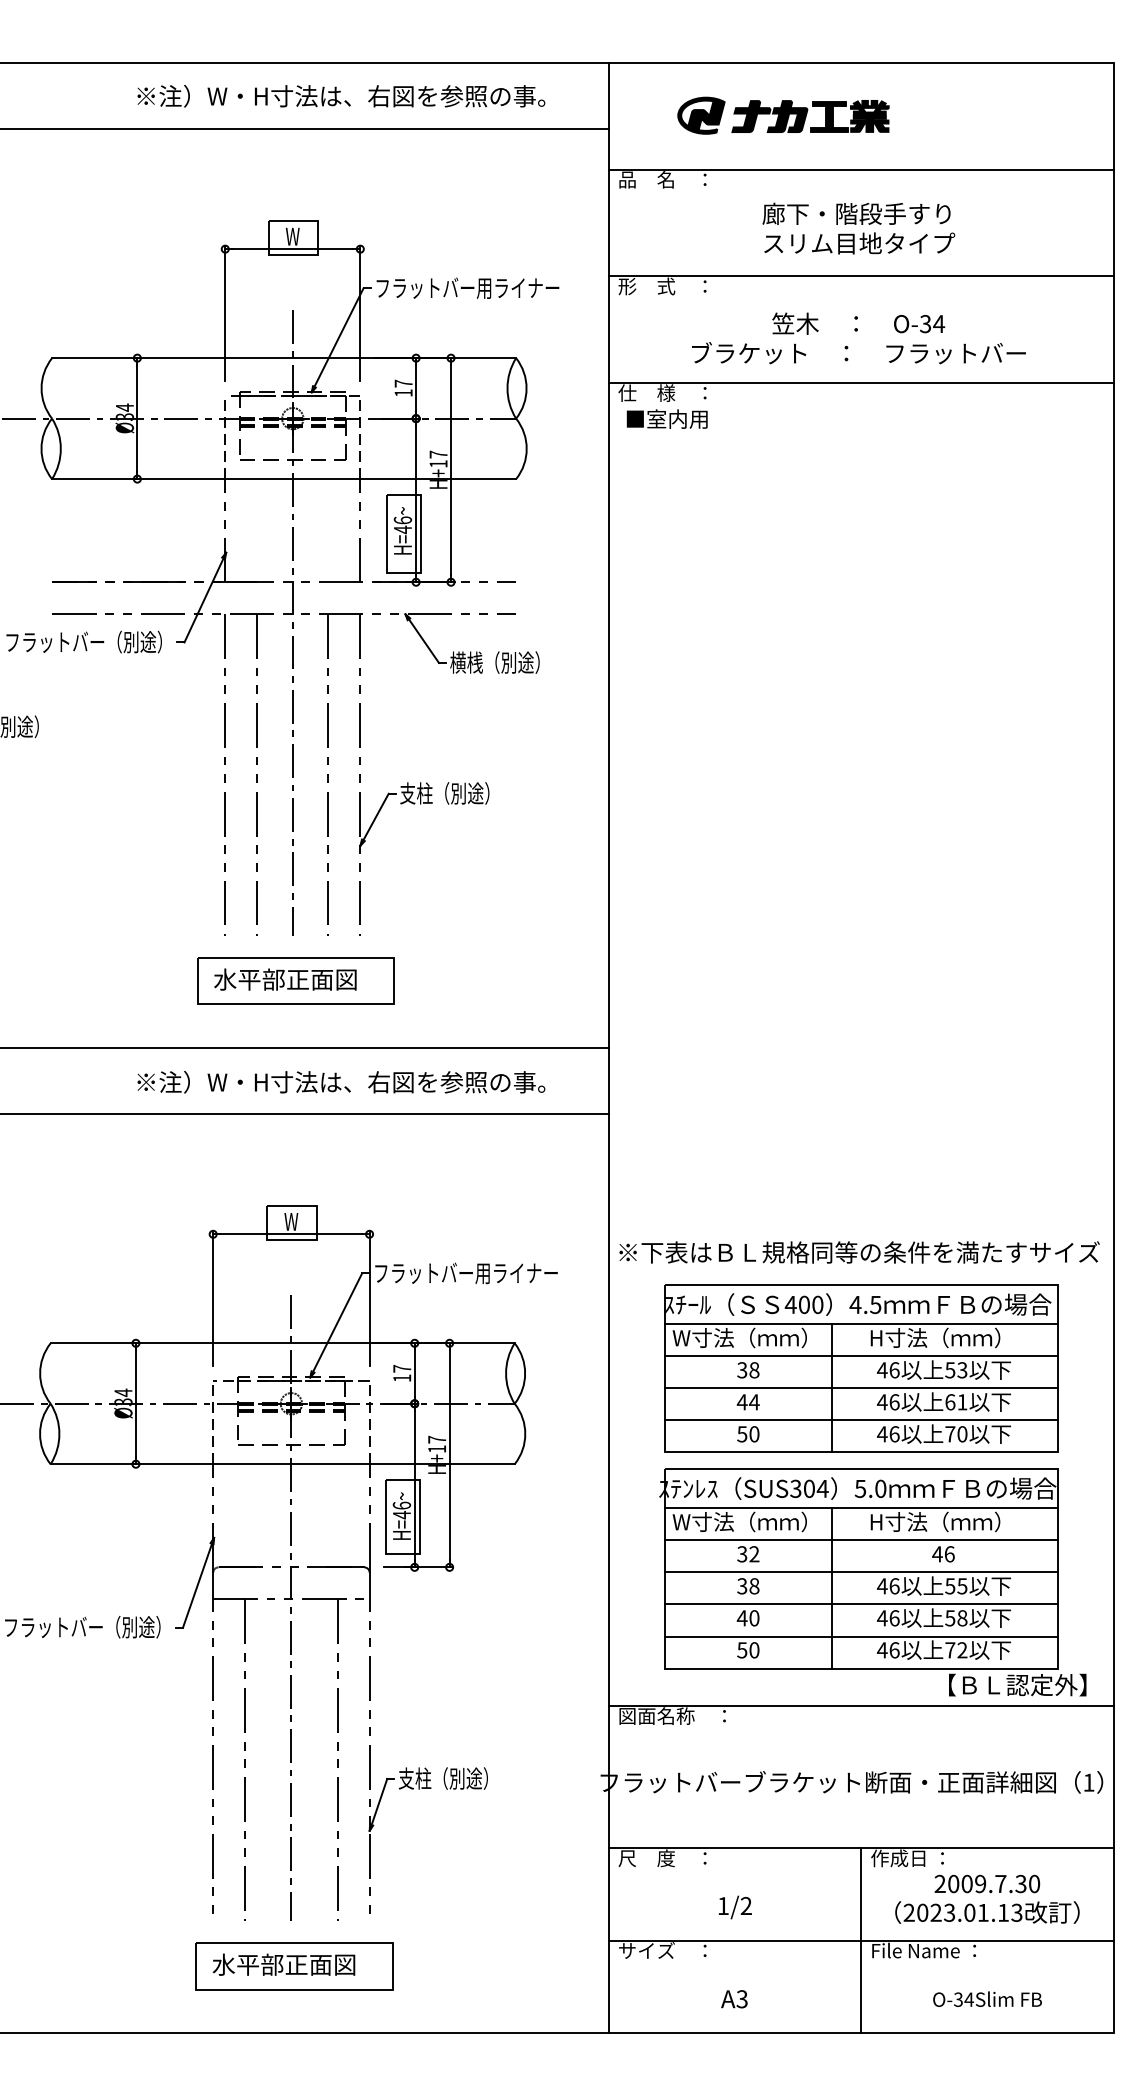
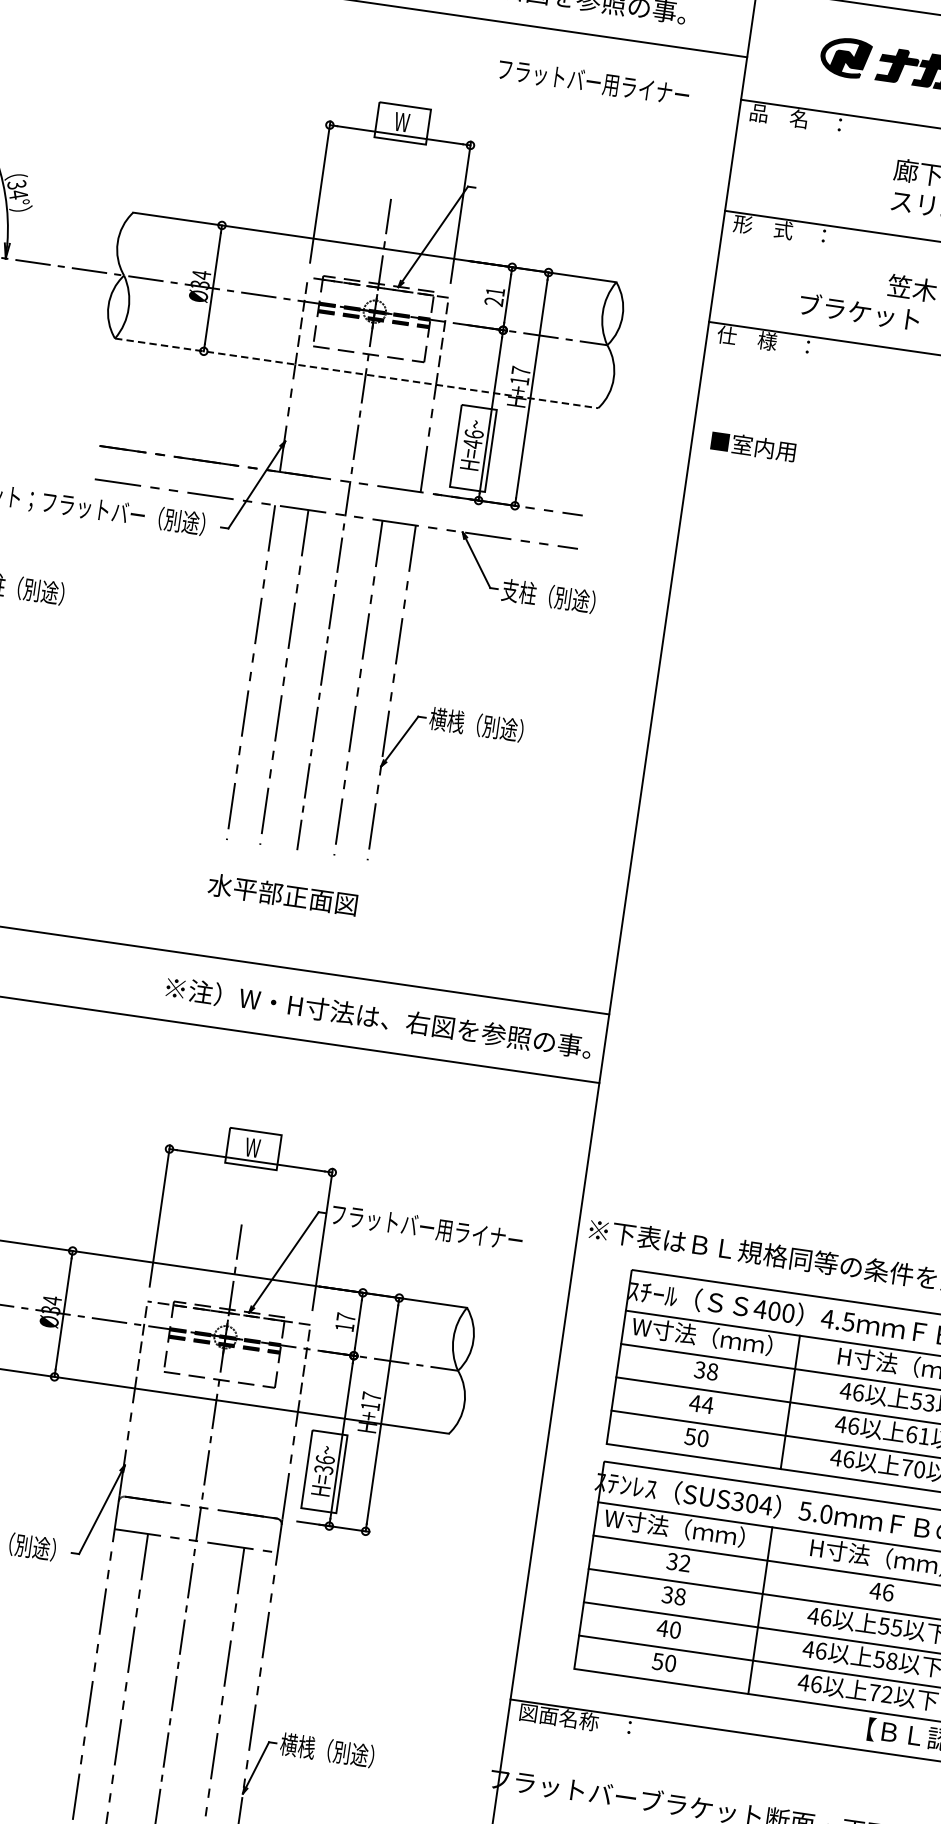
text: (467, 287) -> (593, 81), moved
text: (403, 387) -> (494, 295), 17 -> 21
text: (666, 418) -> (752, 445), moved
line: (284, 479) -> (356, 373), solid -> dashed
text: (466, 662) -> (519, 591), 横桟（別途） -> 支柱（別途）
text: (416, 793) -> (447, 720), 支柱（別途） -> 横桟（別途）
part: (295, 980) -> (293, 897), removed
text: (341, 1082) -> (378, 1017), moved
text: (401, 1515) -> (323, 1470), H=46~ -> H=36~
text: (414, 1778) -> (297, 1745), 支柱（別途） -> 横桟（別途）

